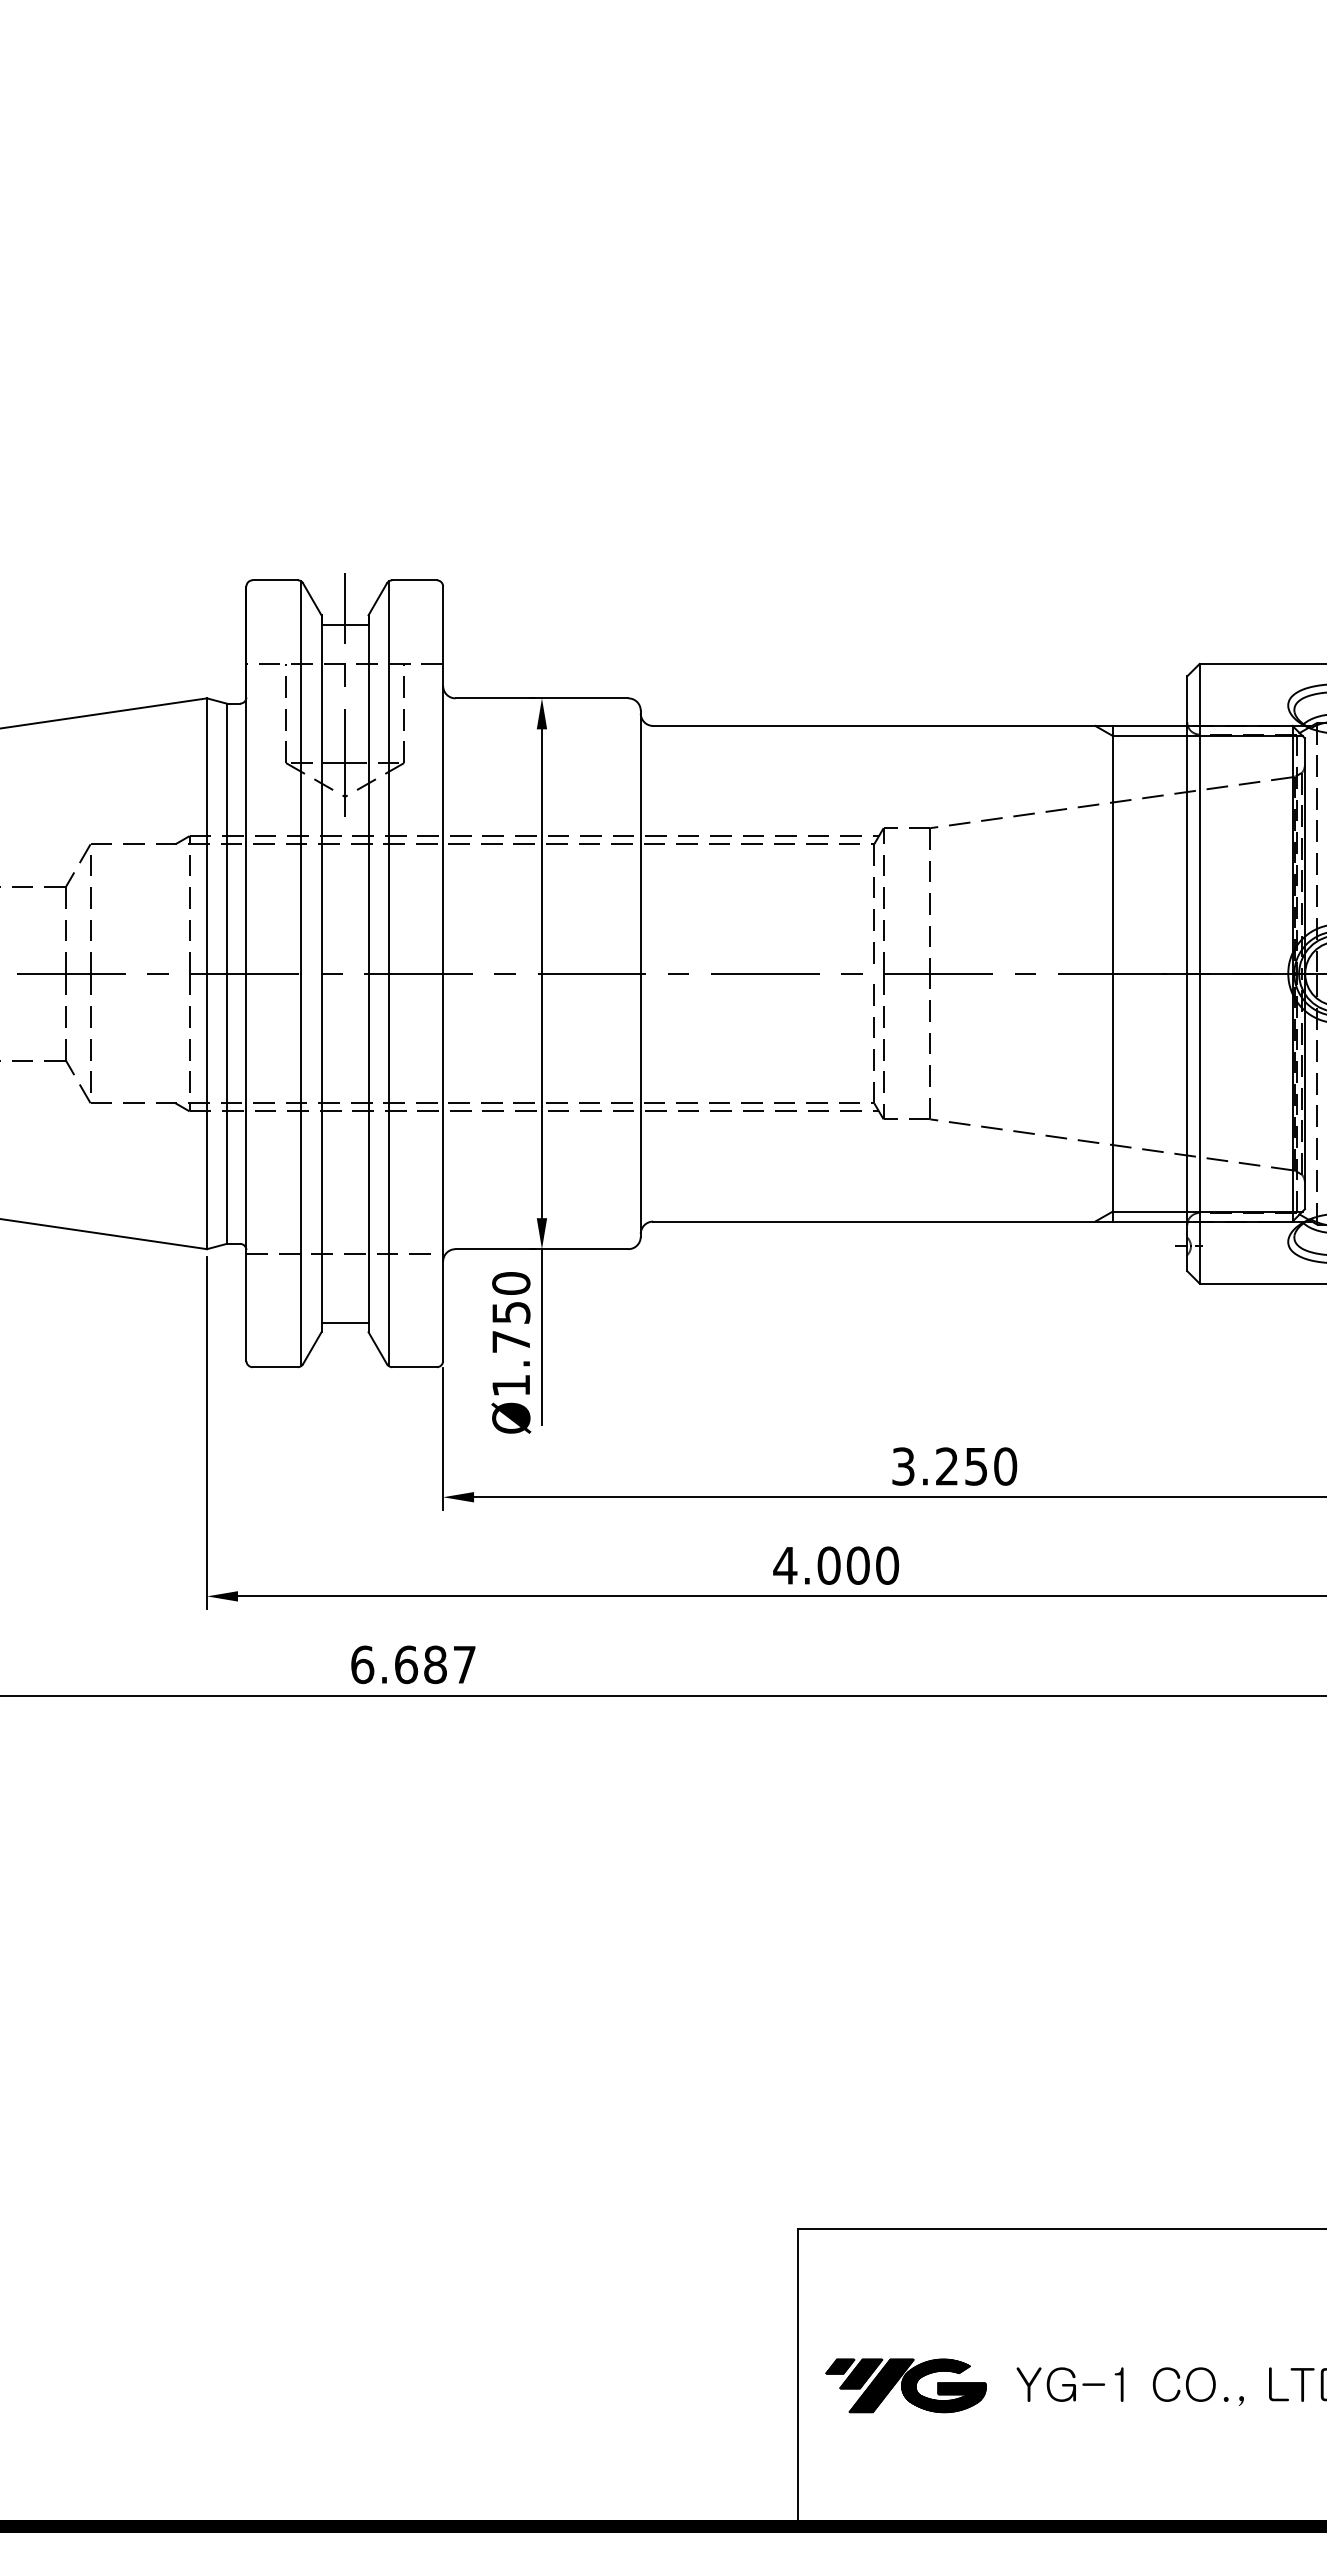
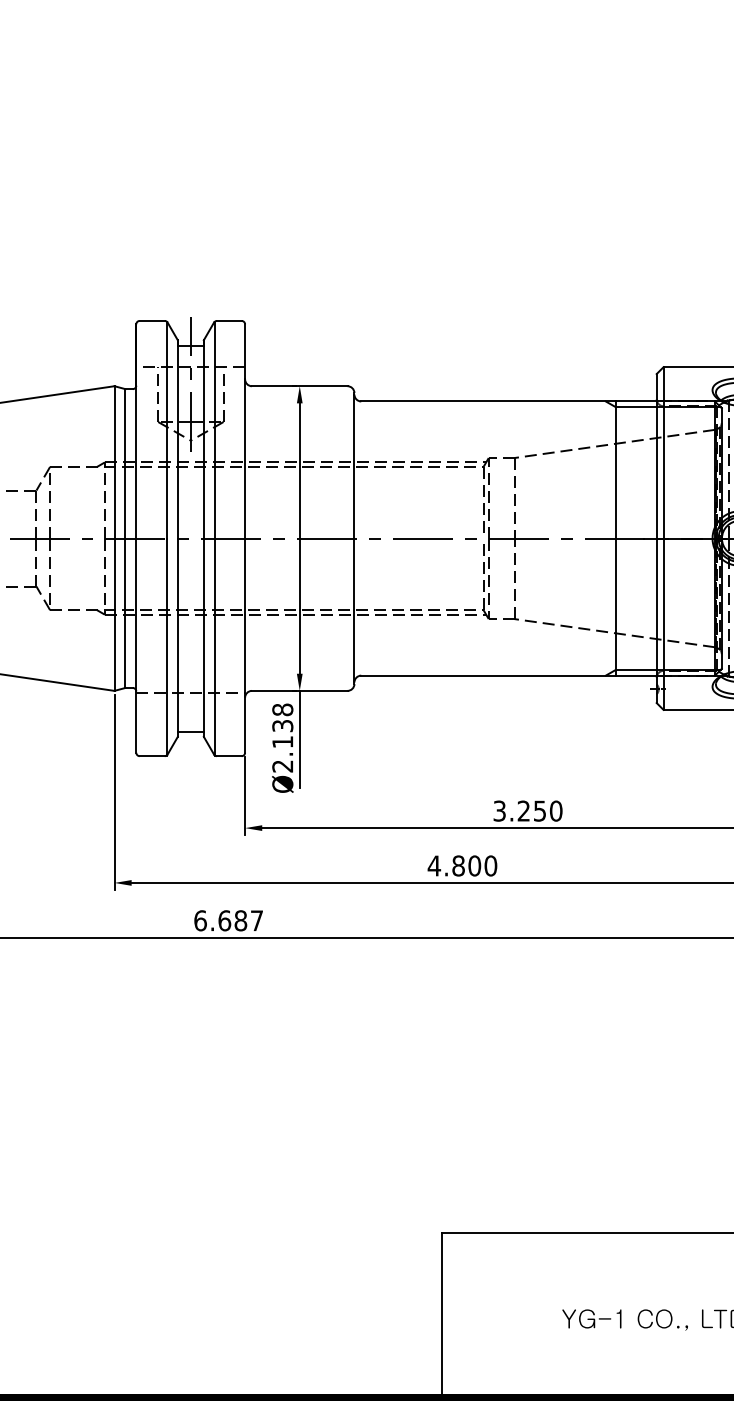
text: (510, 1333) -> (282, 737), Ø1.750 -> Ø2.138
text: (828, 1564) -> (458, 865), 4.000 -> 4.800
part: (906, 2385) -> (501, 1319), removed

